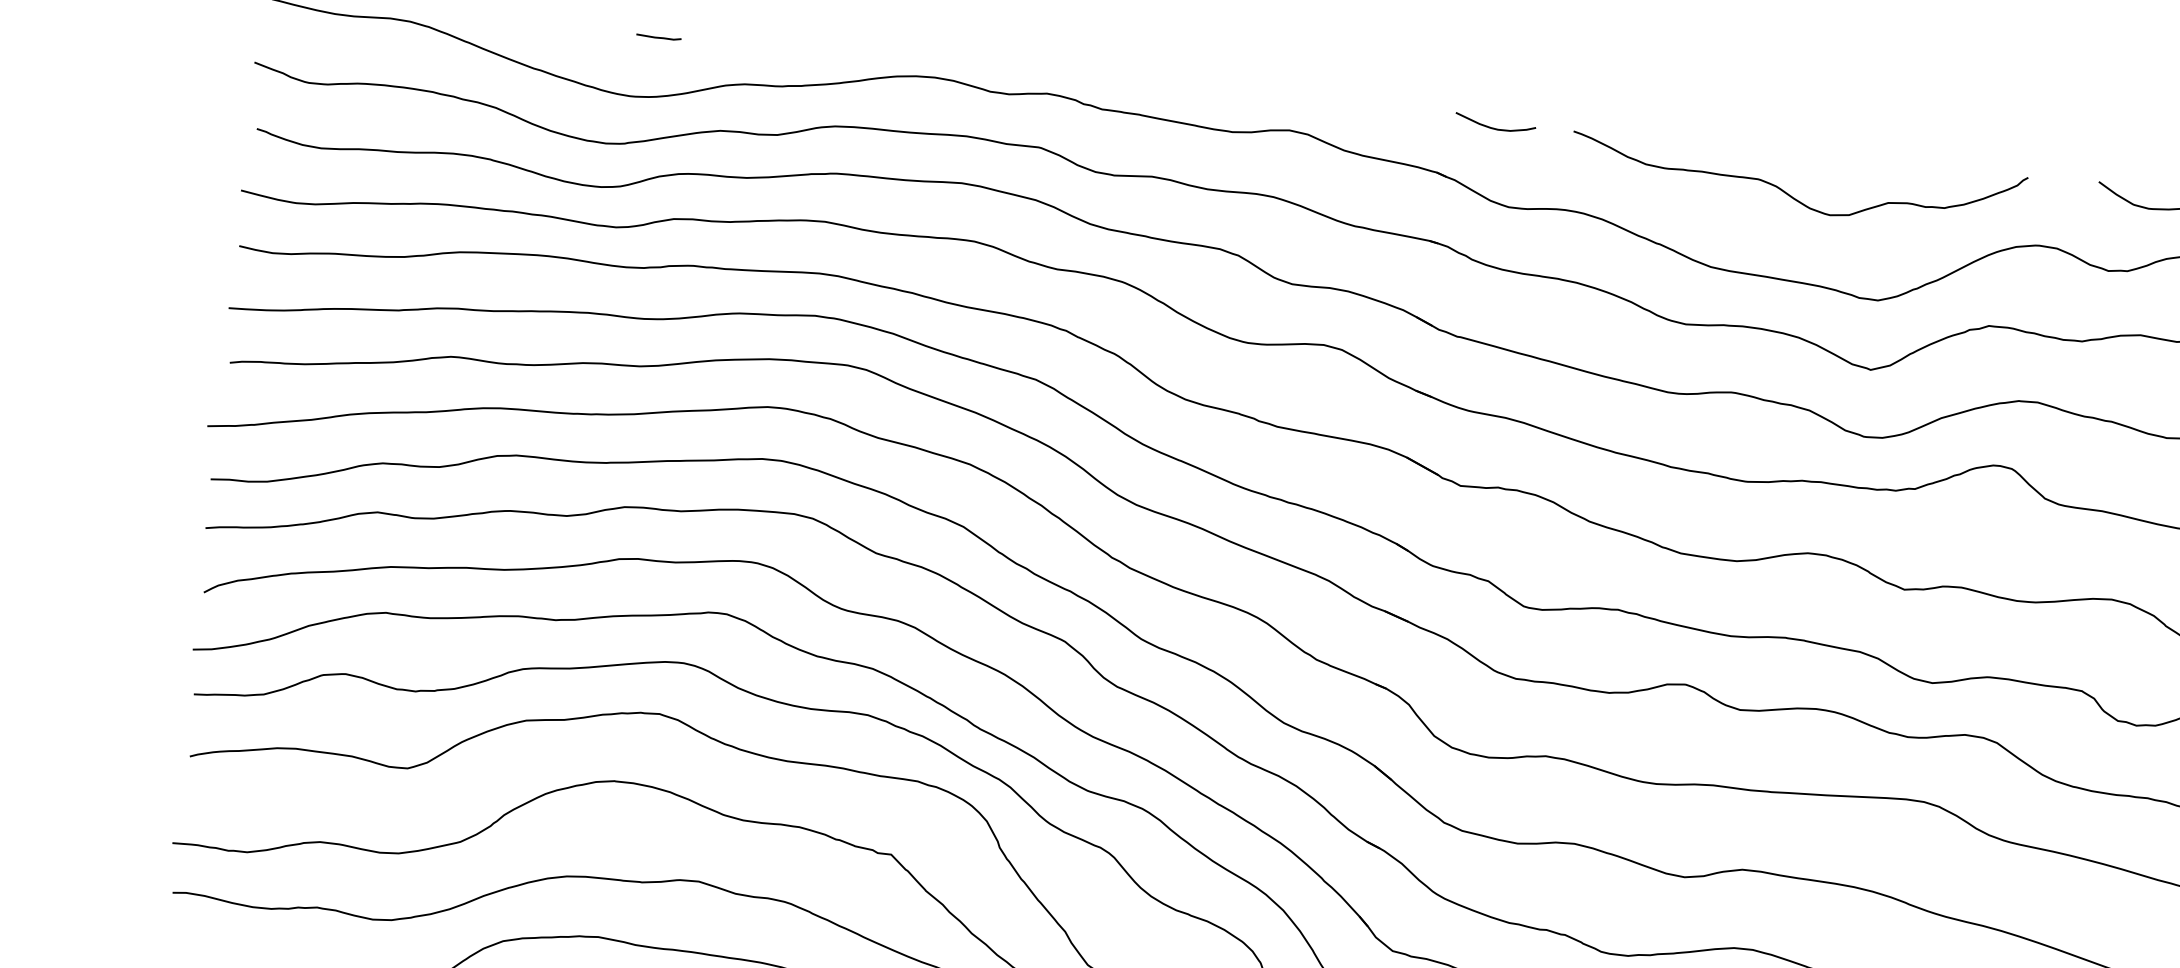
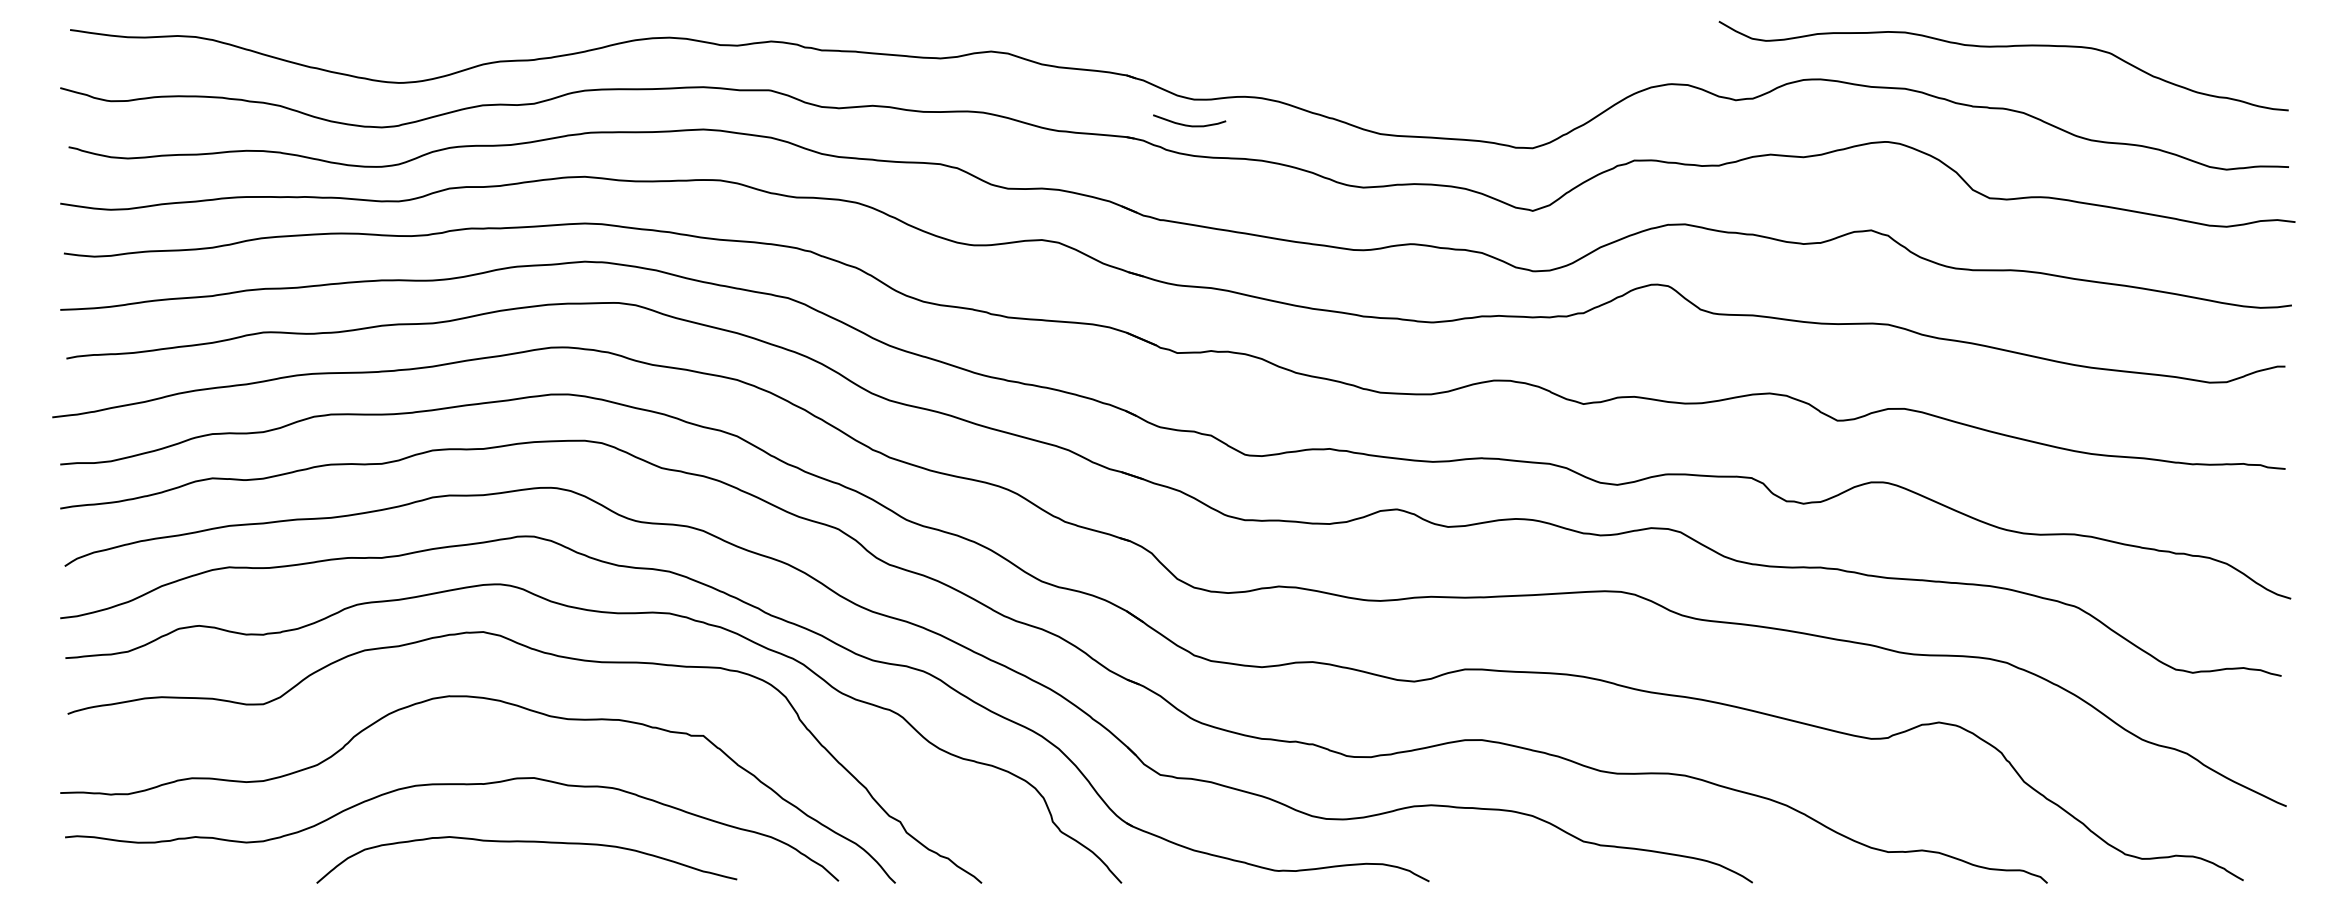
line: (658, 37) -> (418, 27), removed
curve: (1492, 127) -> (1187, 124), moved
curve: (1791, 195) -> (1445, 62), removed

